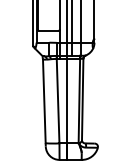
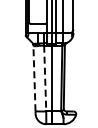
line: (44, 101) -> (34, 78), solid -> dashed
line: (58, 101) -> (45, 78), solid -> dashed

